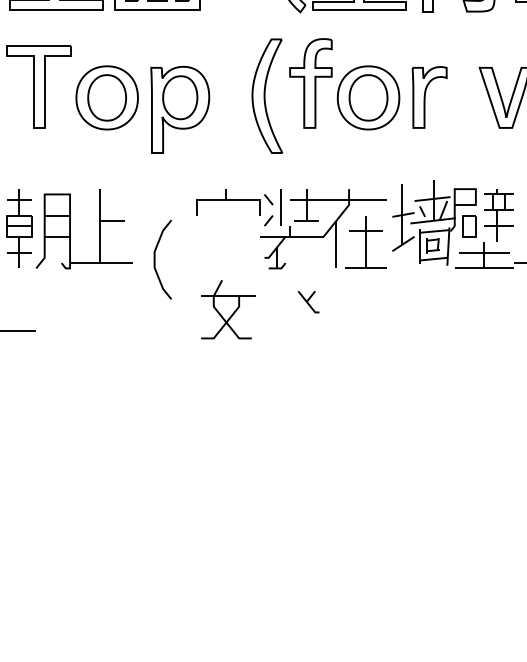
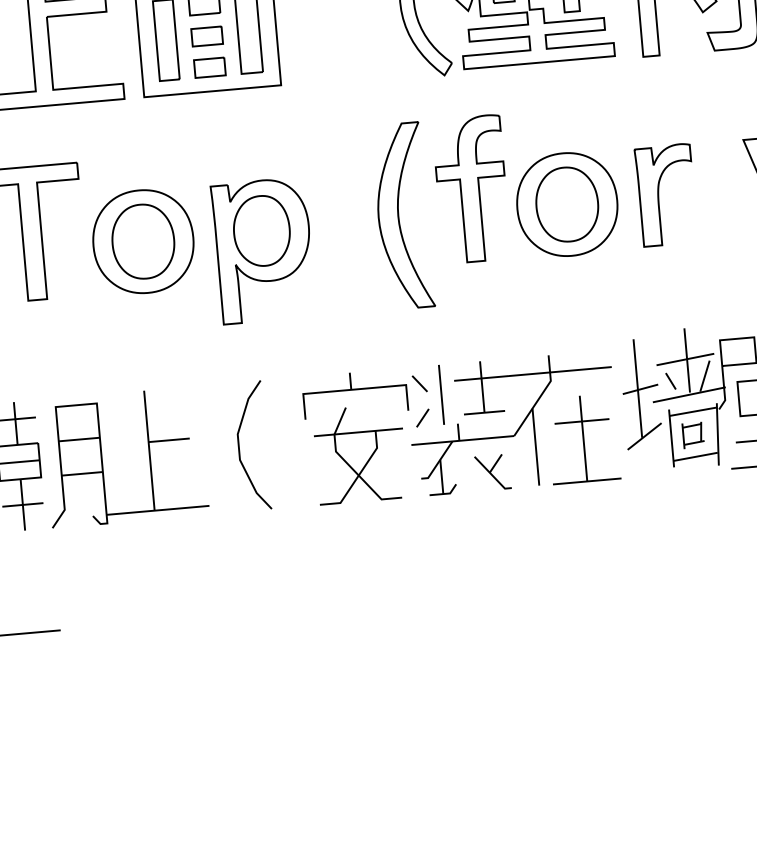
curve: (155, 259) -> (240, 446), moved
part: (308, 302) -> (492, 473), moved
part: (228, 309) -> (360, 454), moved

